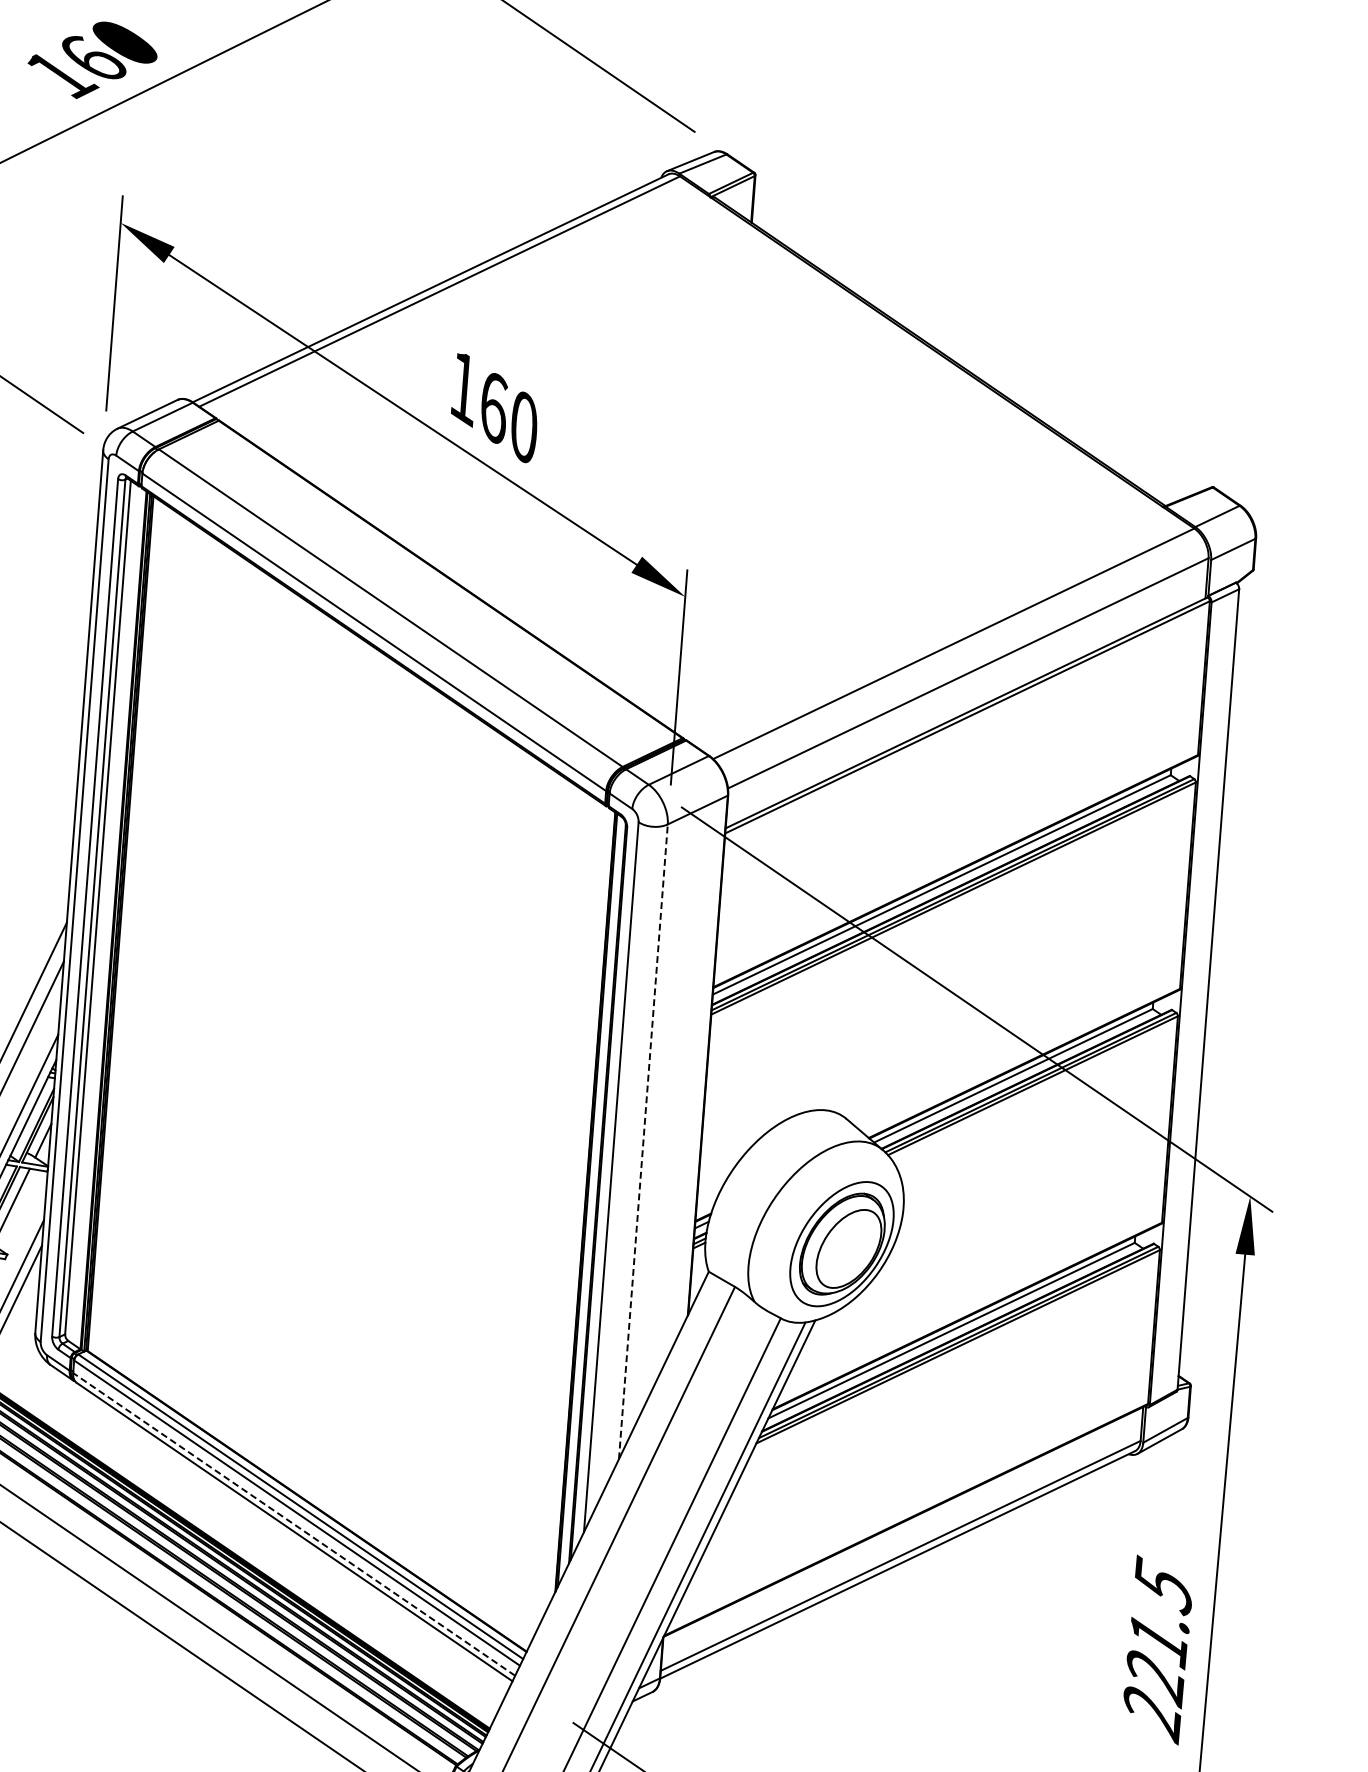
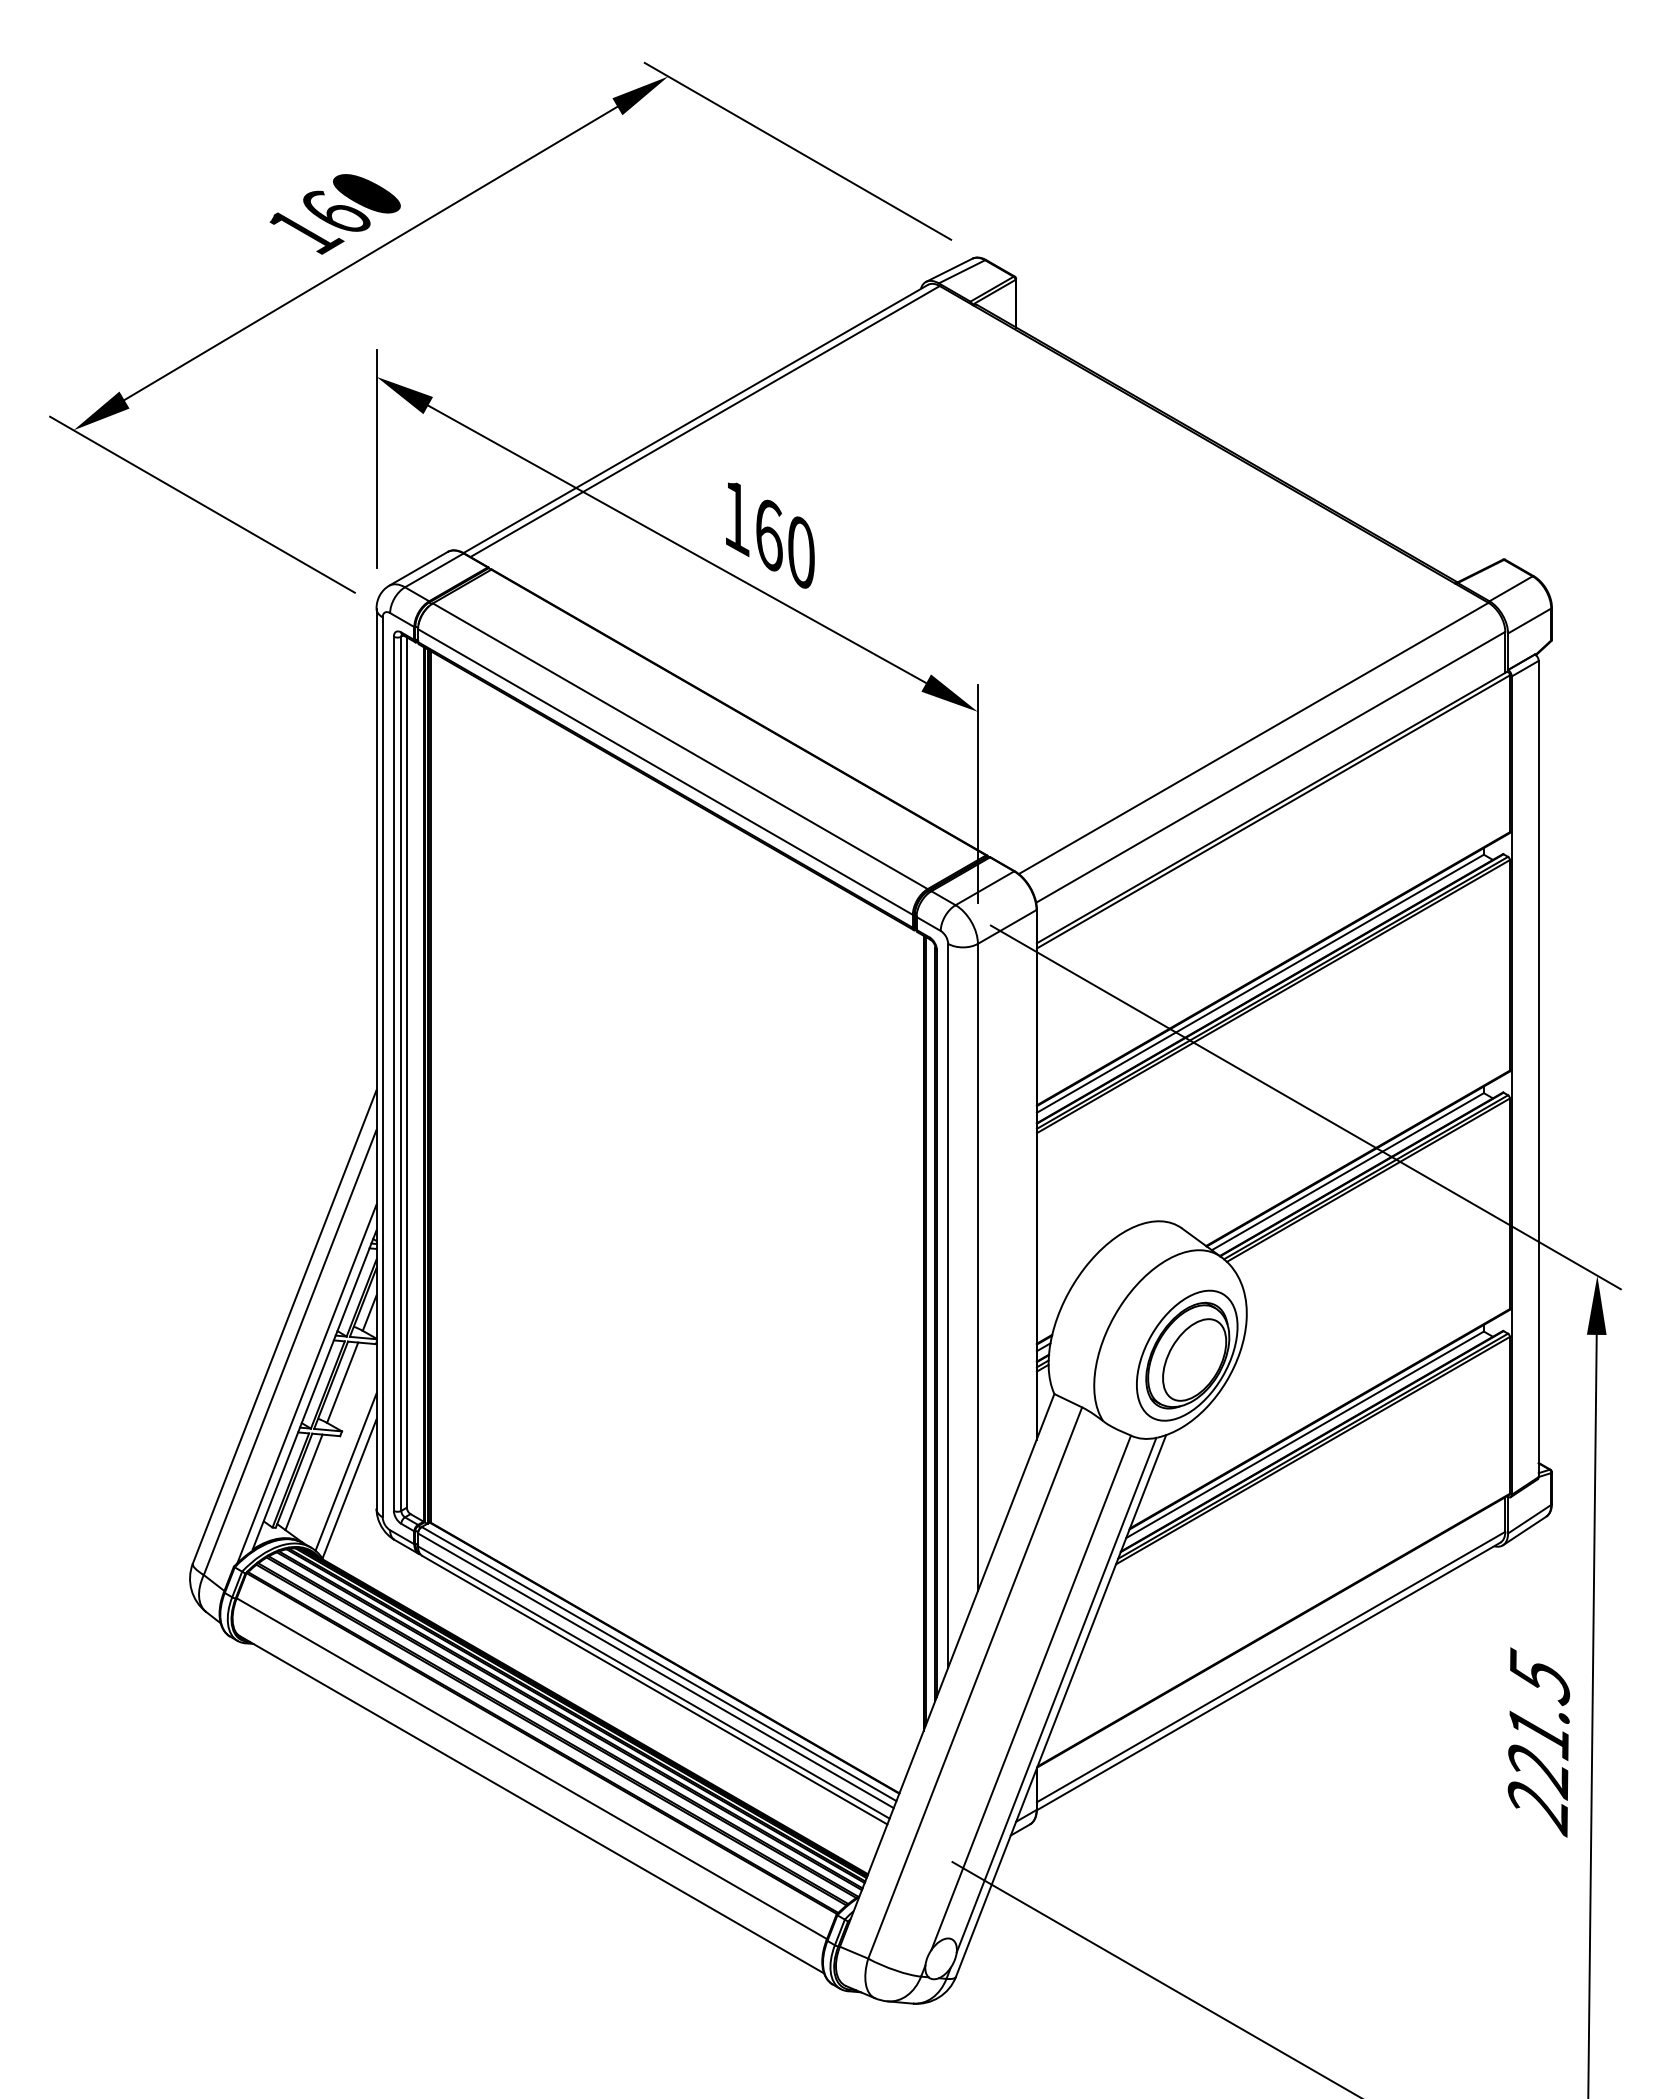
line: (642, 1141) -> (977, 1267), dashed -> solid
line: (293, 1524) -> (653, 1682), dashed -> solid

